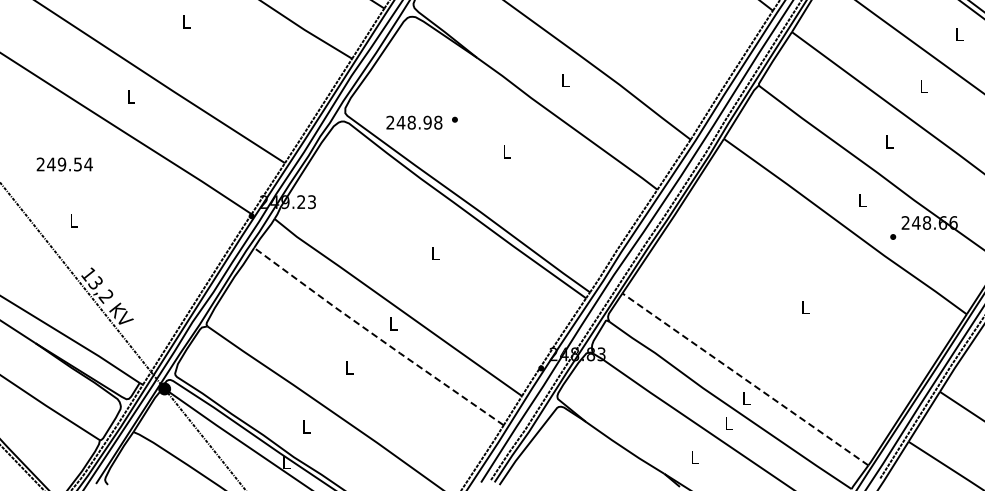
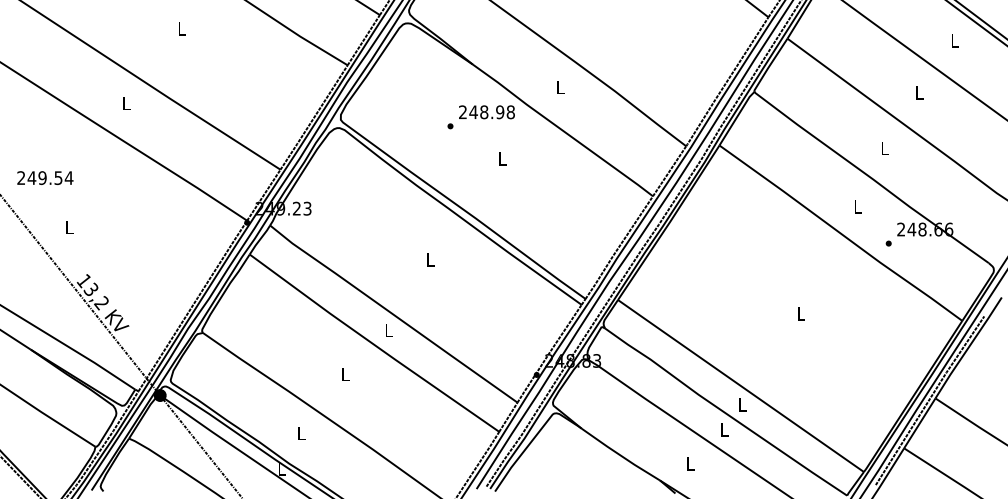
text: (413, 122) -> (486, 112), moved
text: (64, 163) -> (45, 177), moved
line: (377, 337) -> (373, 344), dashed -> solid
line: (744, 378) -> (740, 385), dashed -> solid

